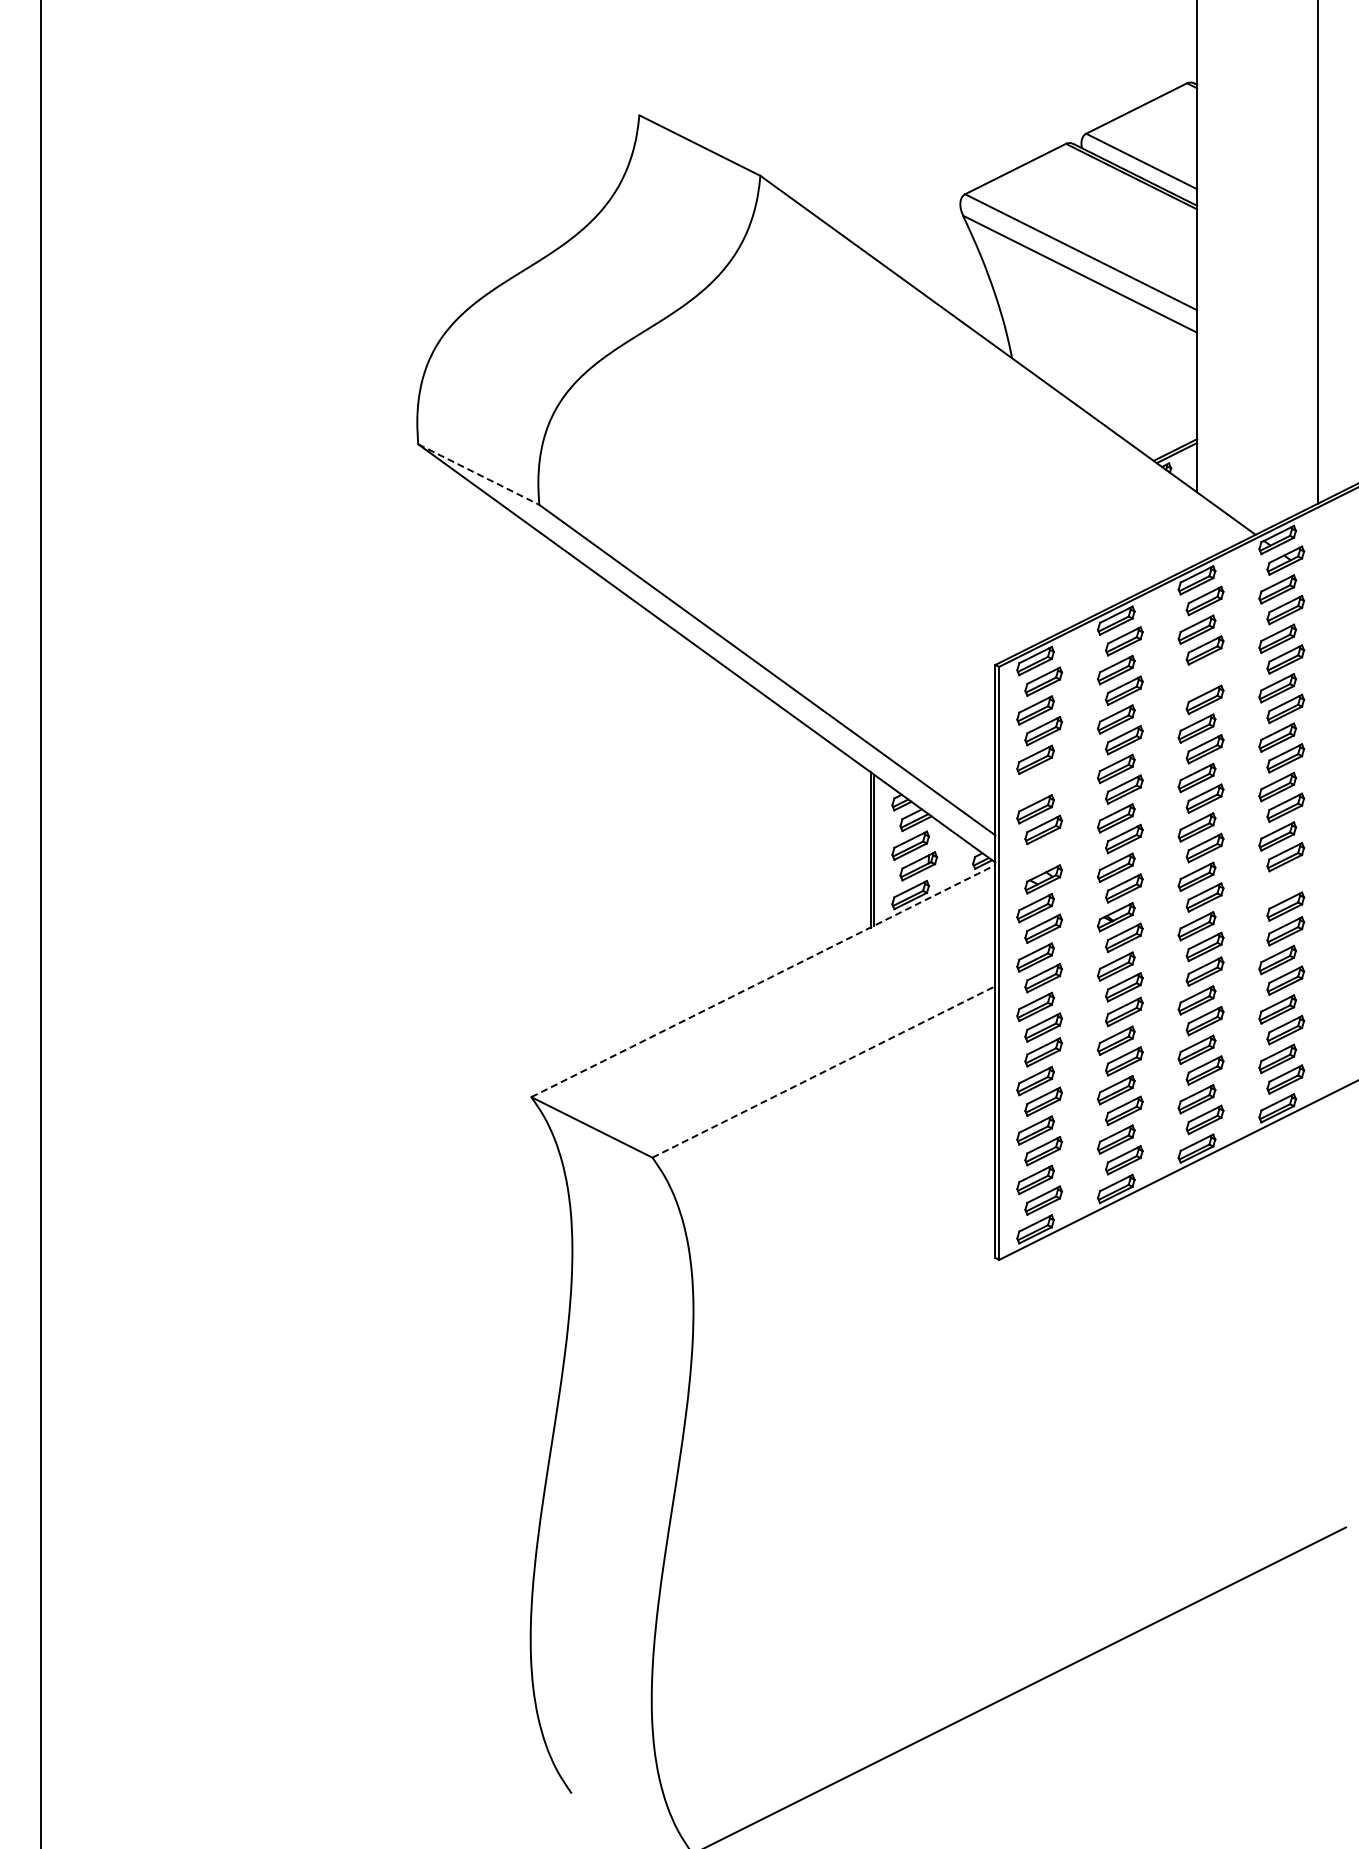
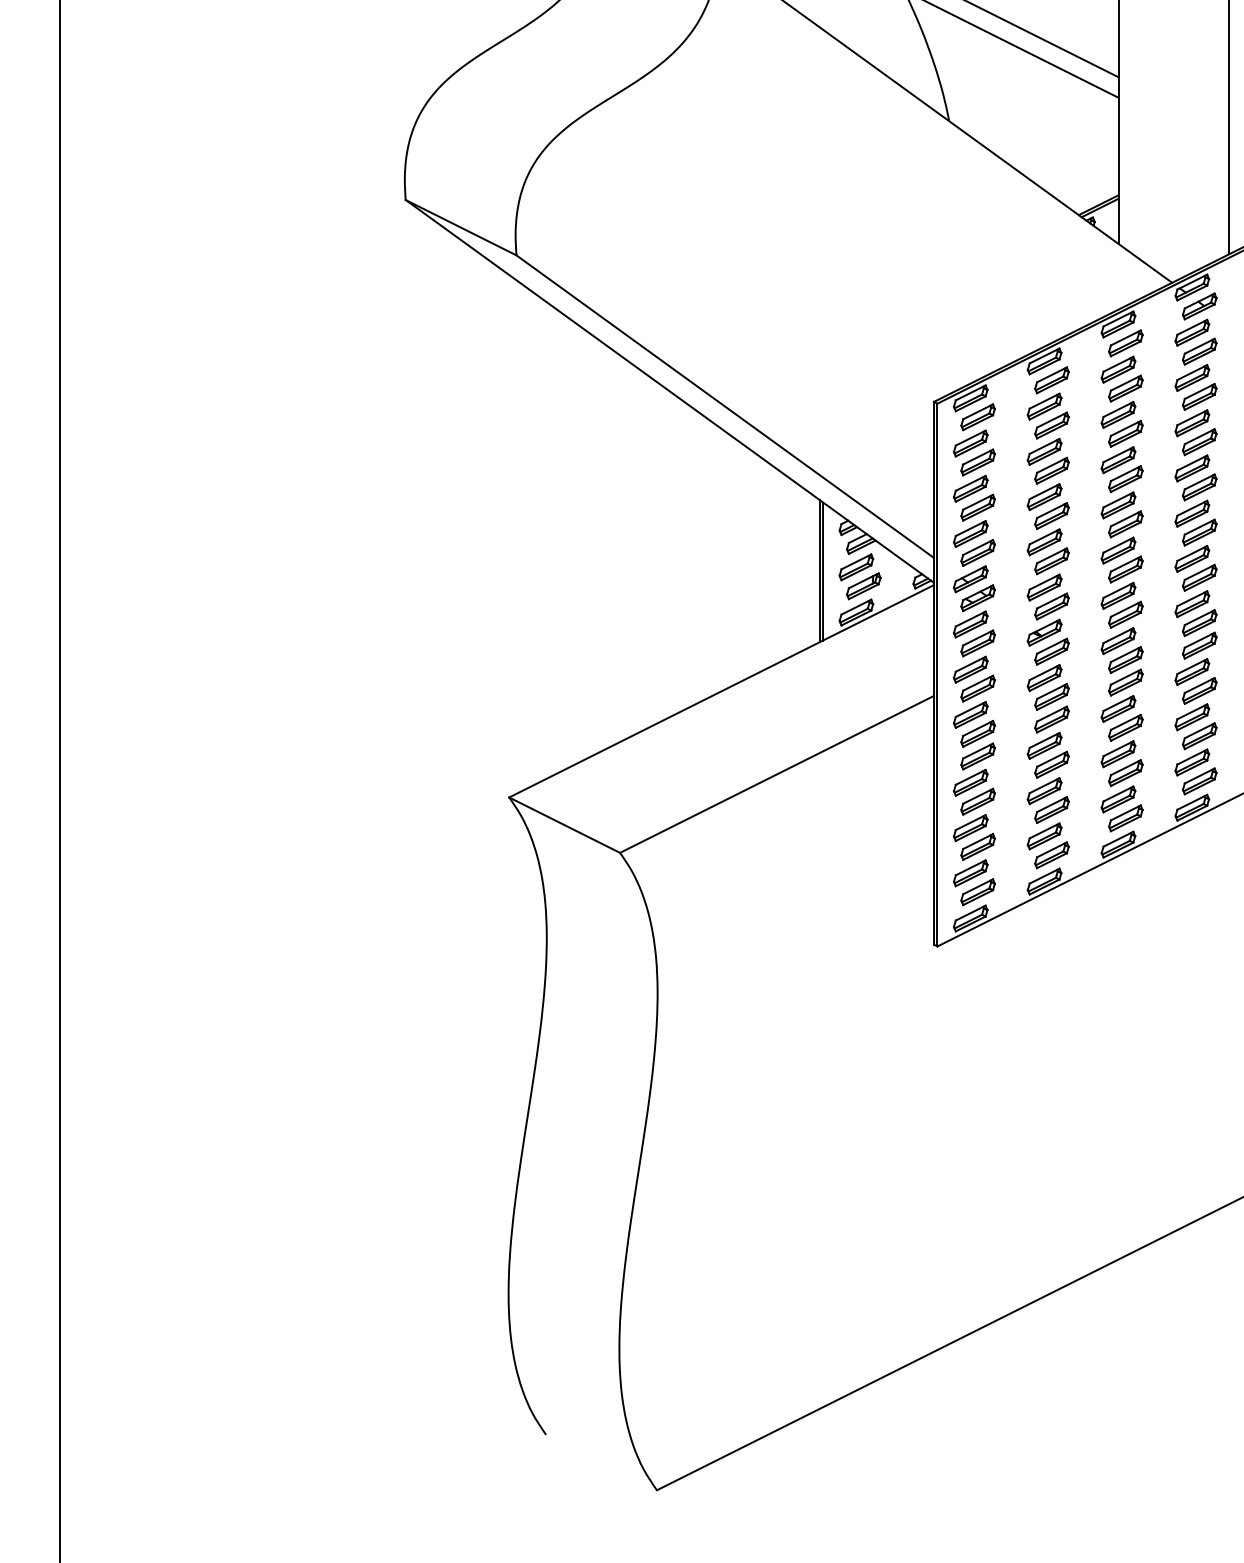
line: (478, 474) -> (460, 227), dashed -> solid
part: (1196, 679) -> (1118, 415), added
part: (1043, 780) -> (977, 507), added
part: (1035, 858) -> (970, 579), added
part: (1277, 885) -> (1192, 603), added
line: (763, 980) -> (721, 690), dashed -> solid
line: (823, 1071) -> (776, 774), dashed -> solid

